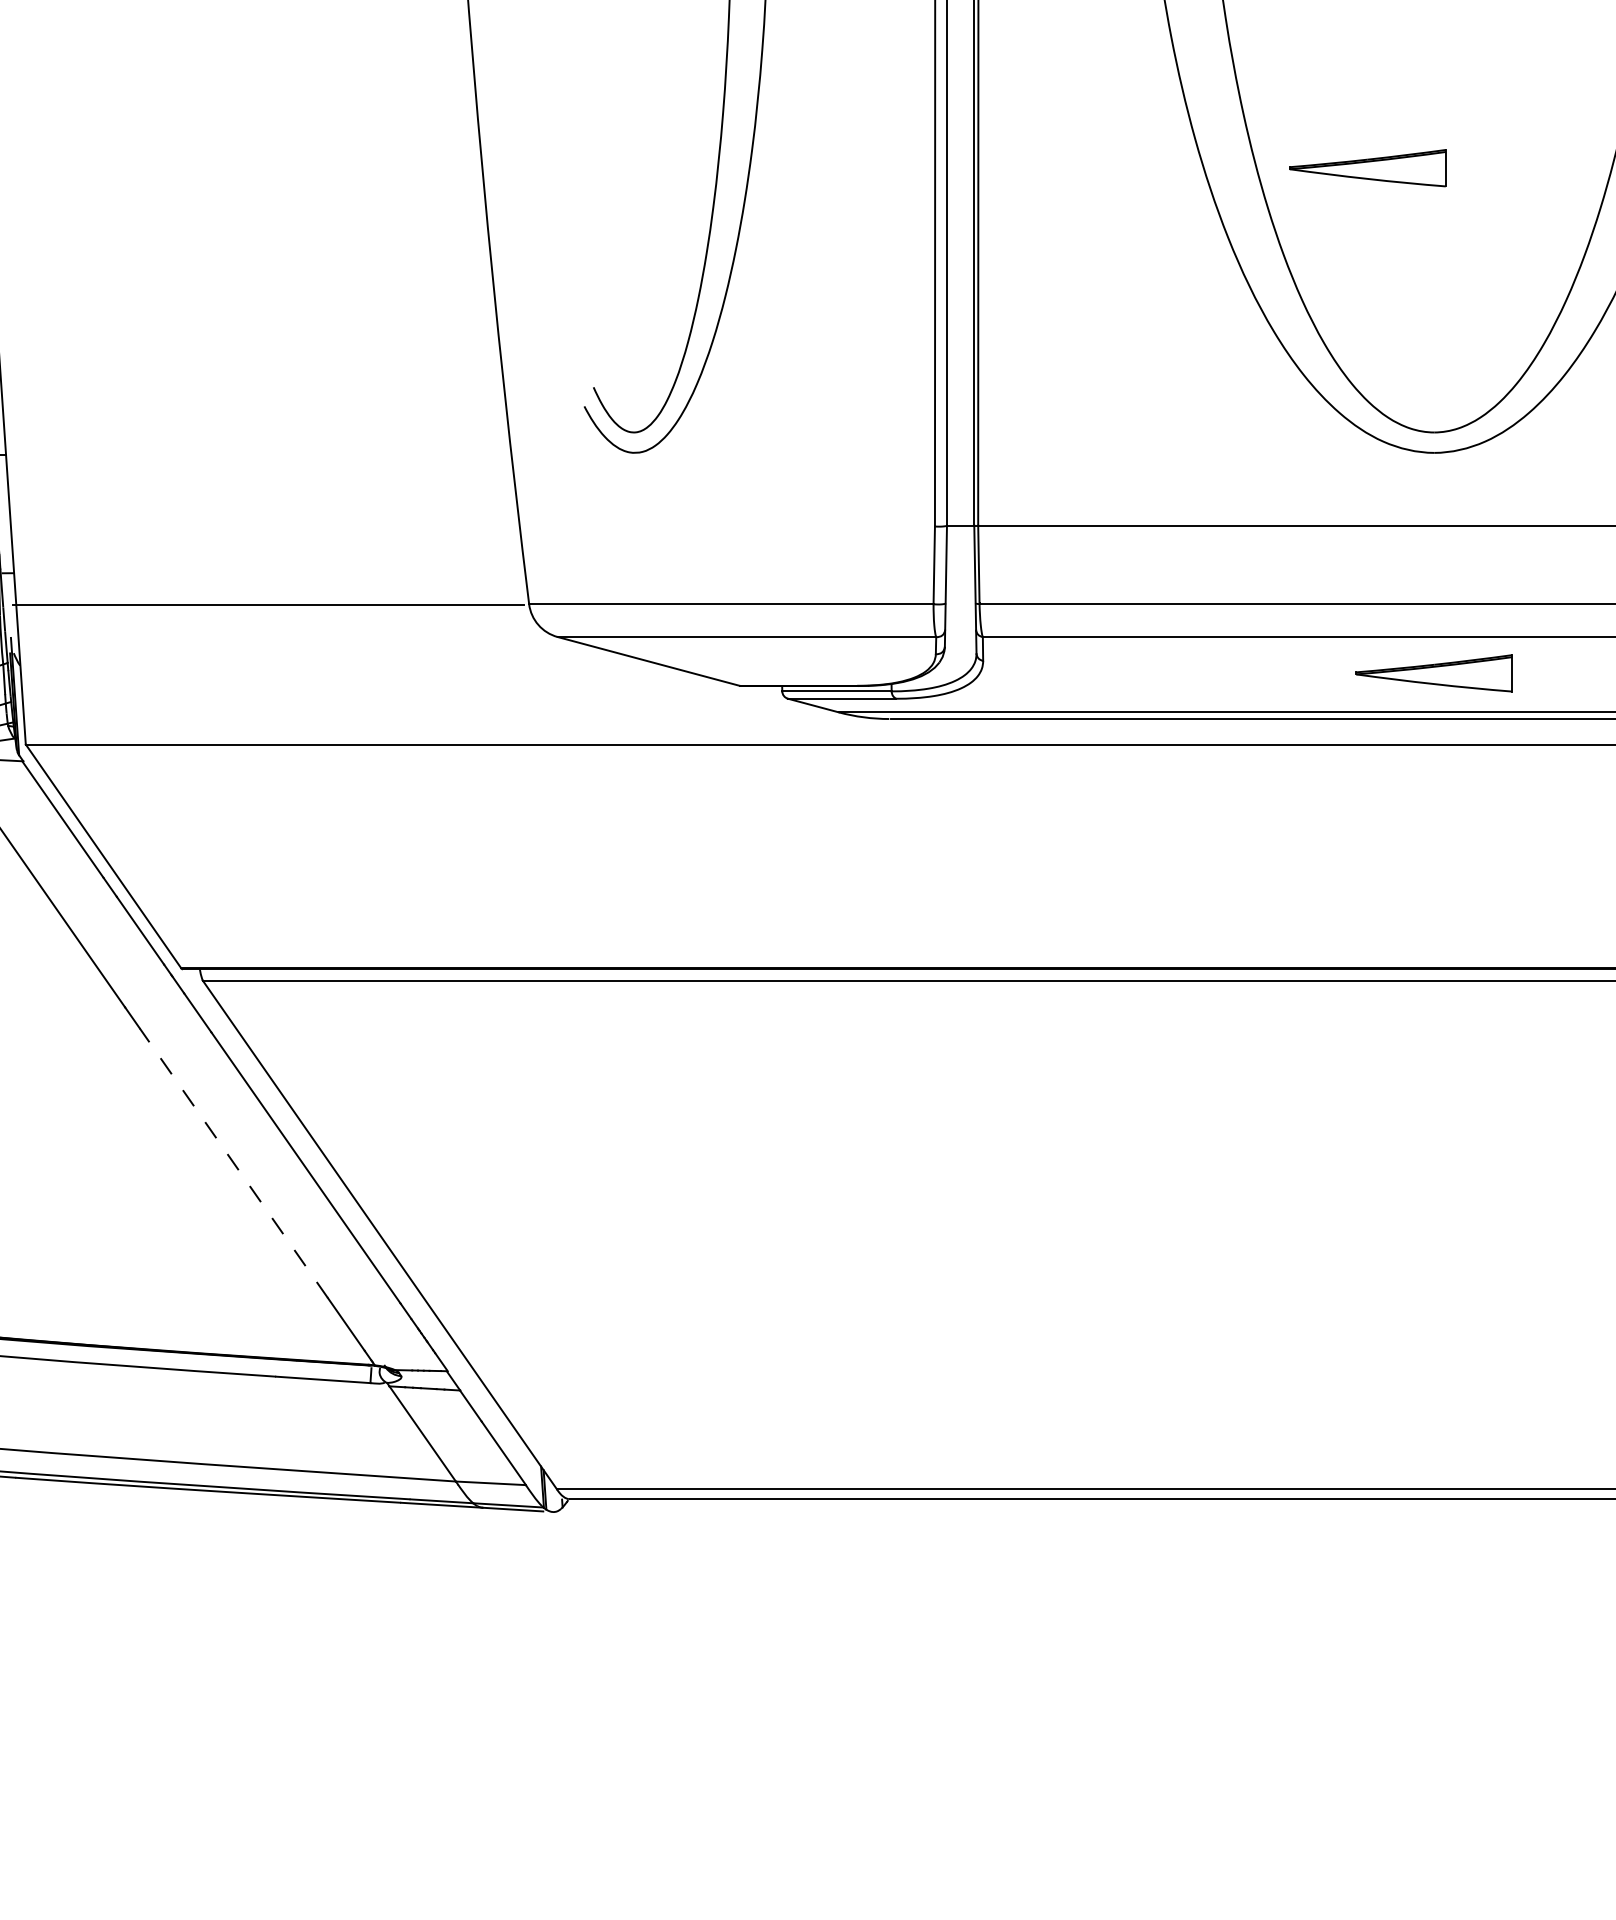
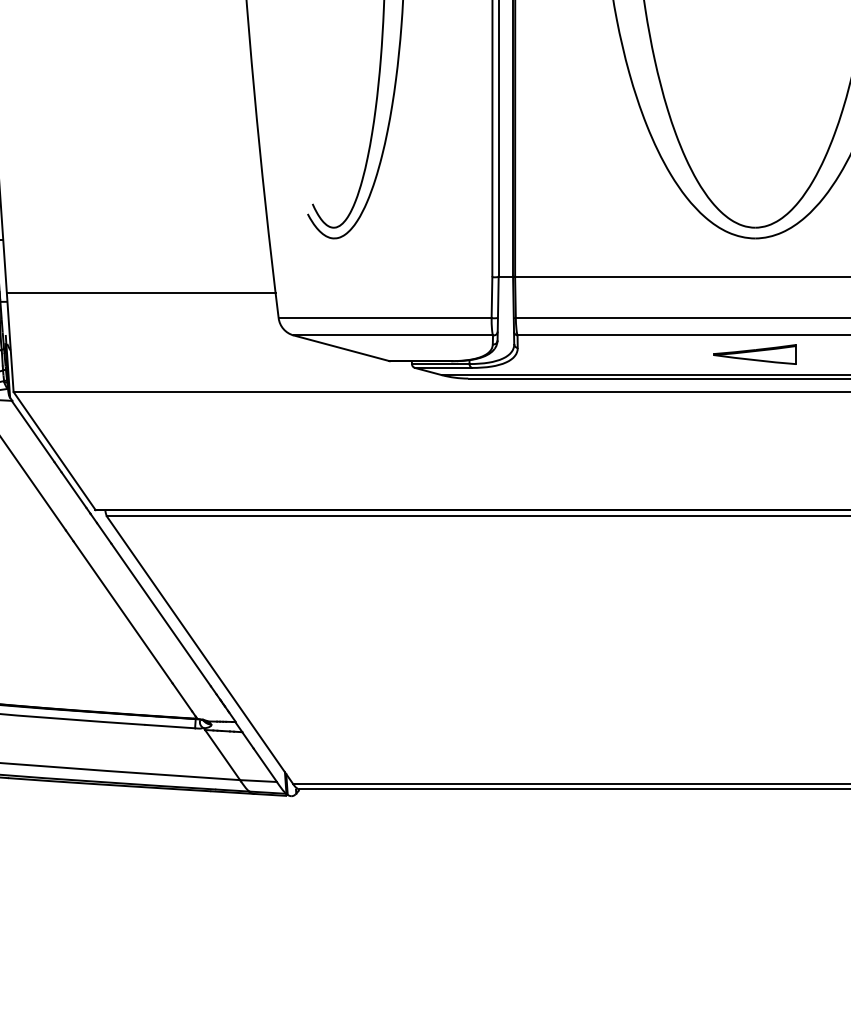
part: (1366, 168) -> (719, 88), removed
line: (266, 604) -> (140, 292), moved
line: (234, 1163) -> (123, 612), dashed -> solid

